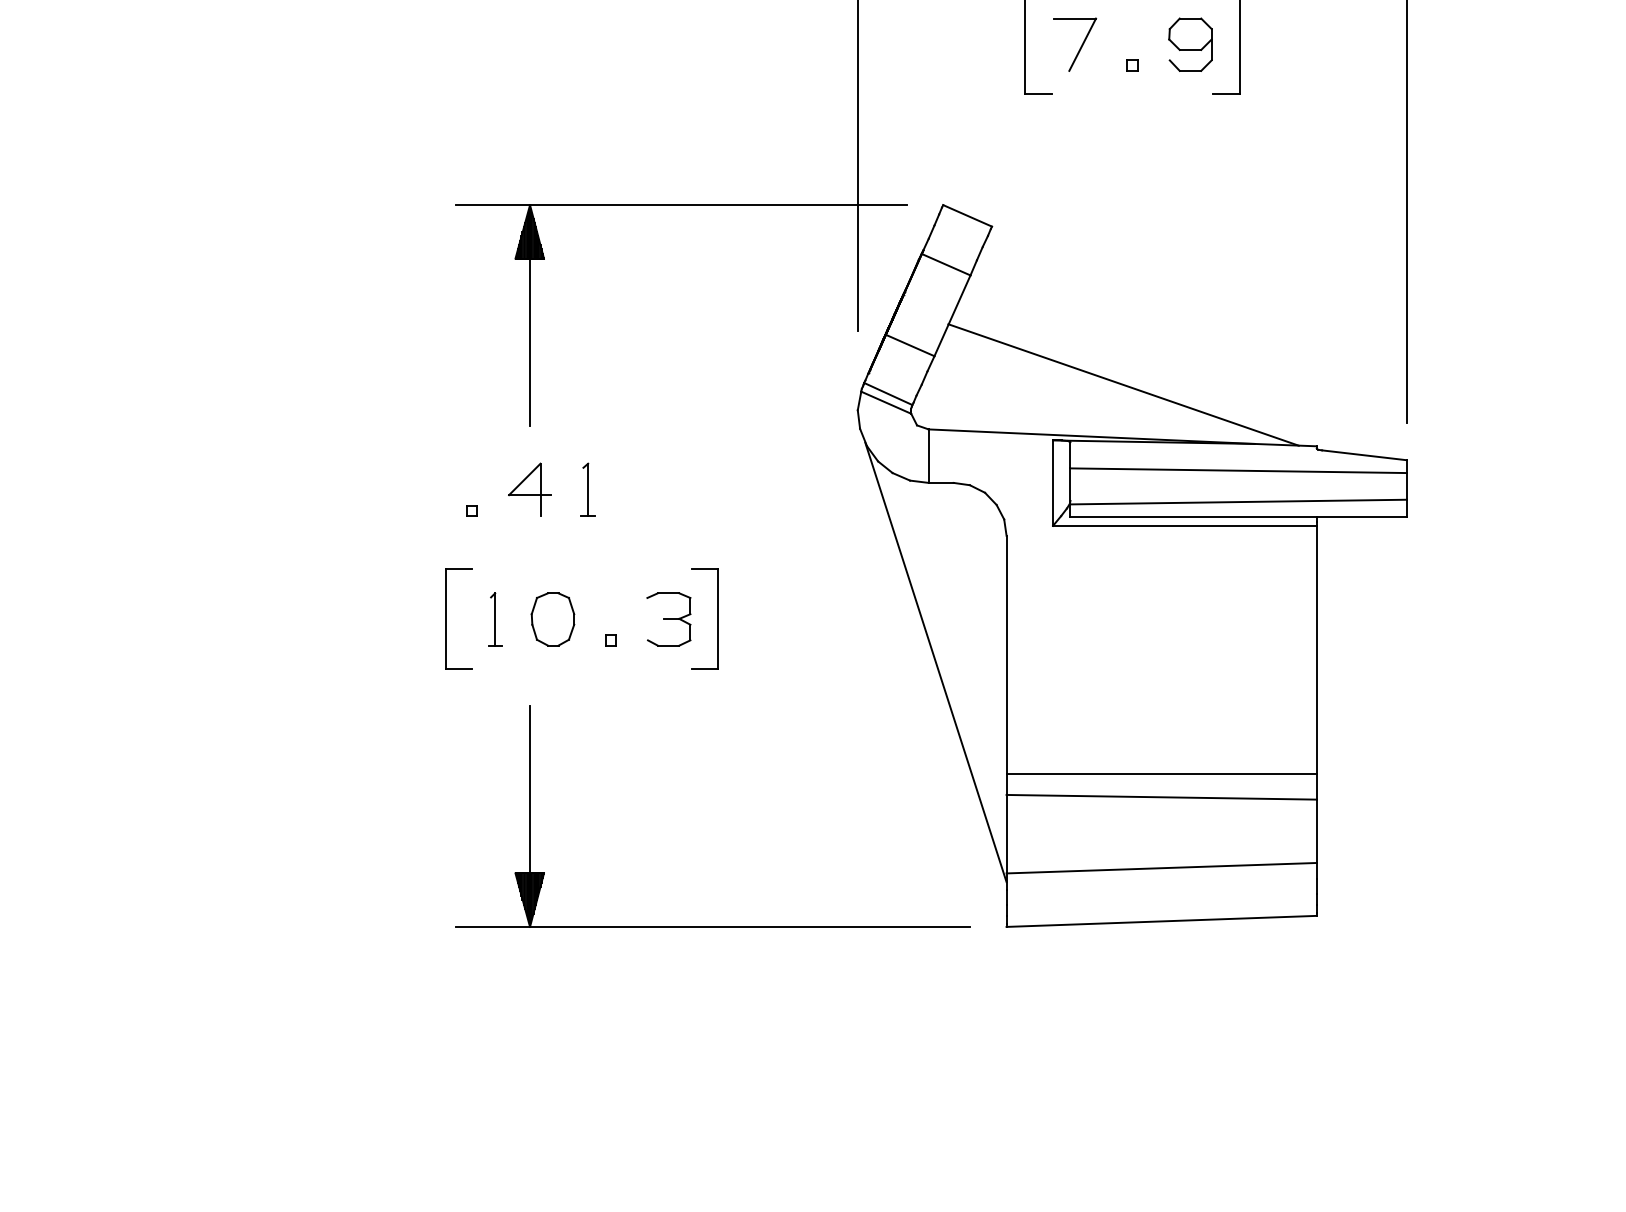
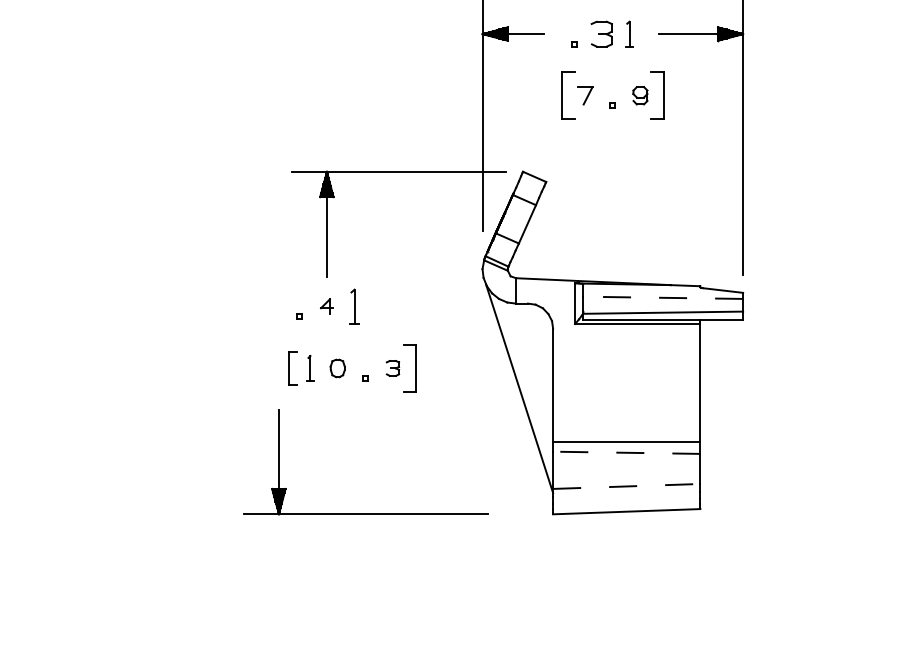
part: (1074, 44) -> (585, 95), size x0.7
part: (1190, 44) -> (640, 95), size x0.7
line: (1123, 383) -> (608, 256), removed
line: (1239, 470) -> (663, 297), solid -> dashed
part: (528, 488) -> (326, 306), size x0.6
part: (588, 488) -> (354, 306), size x1.4
part: (457, 619) -> (292, 368), size x0.7
part: (552, 619) -> (337, 368), size x0.7
part: (668, 619) -> (392, 368), size x0.6
line: (1161, 796) -> (626, 452), solid -> dashed
line: (1161, 868) -> (626, 486), solid -> dashed
part: (712, 925) -> (365, 513), moved

